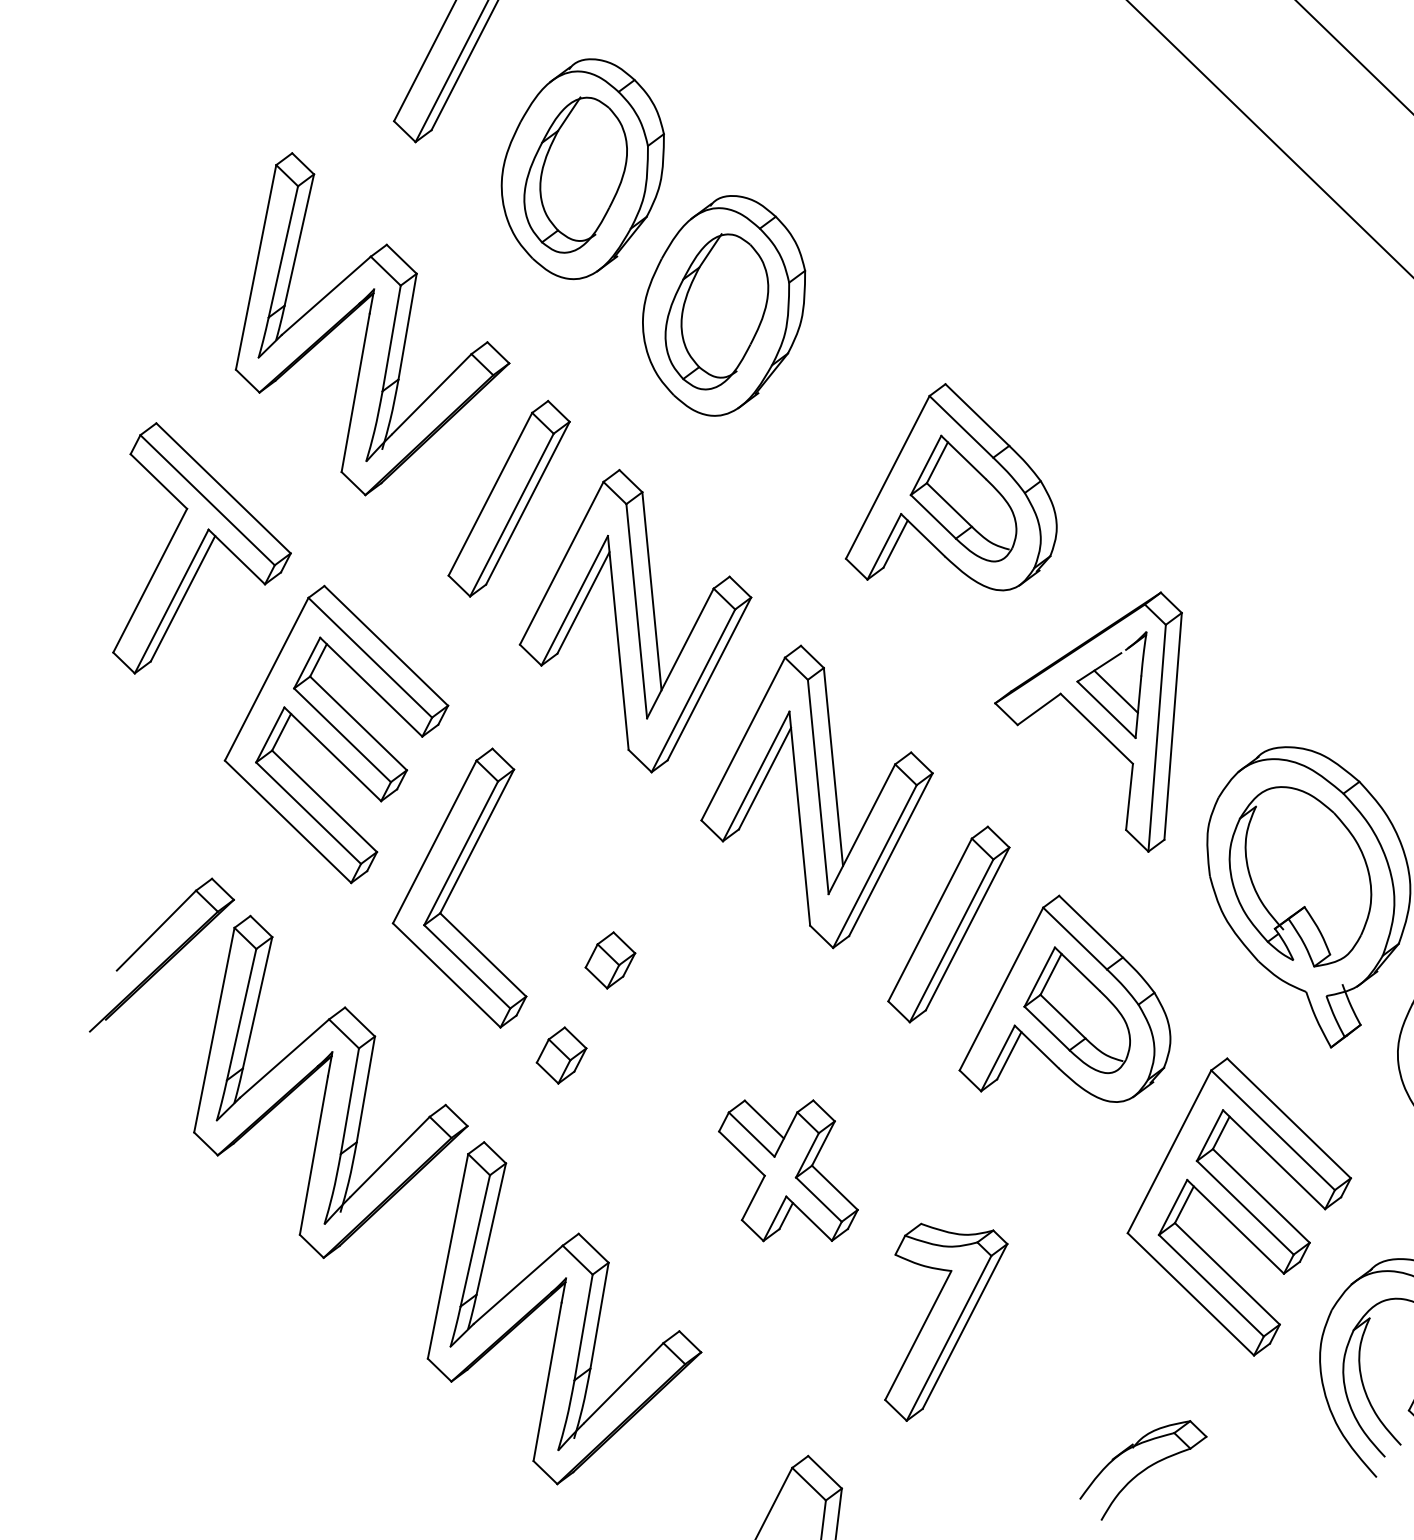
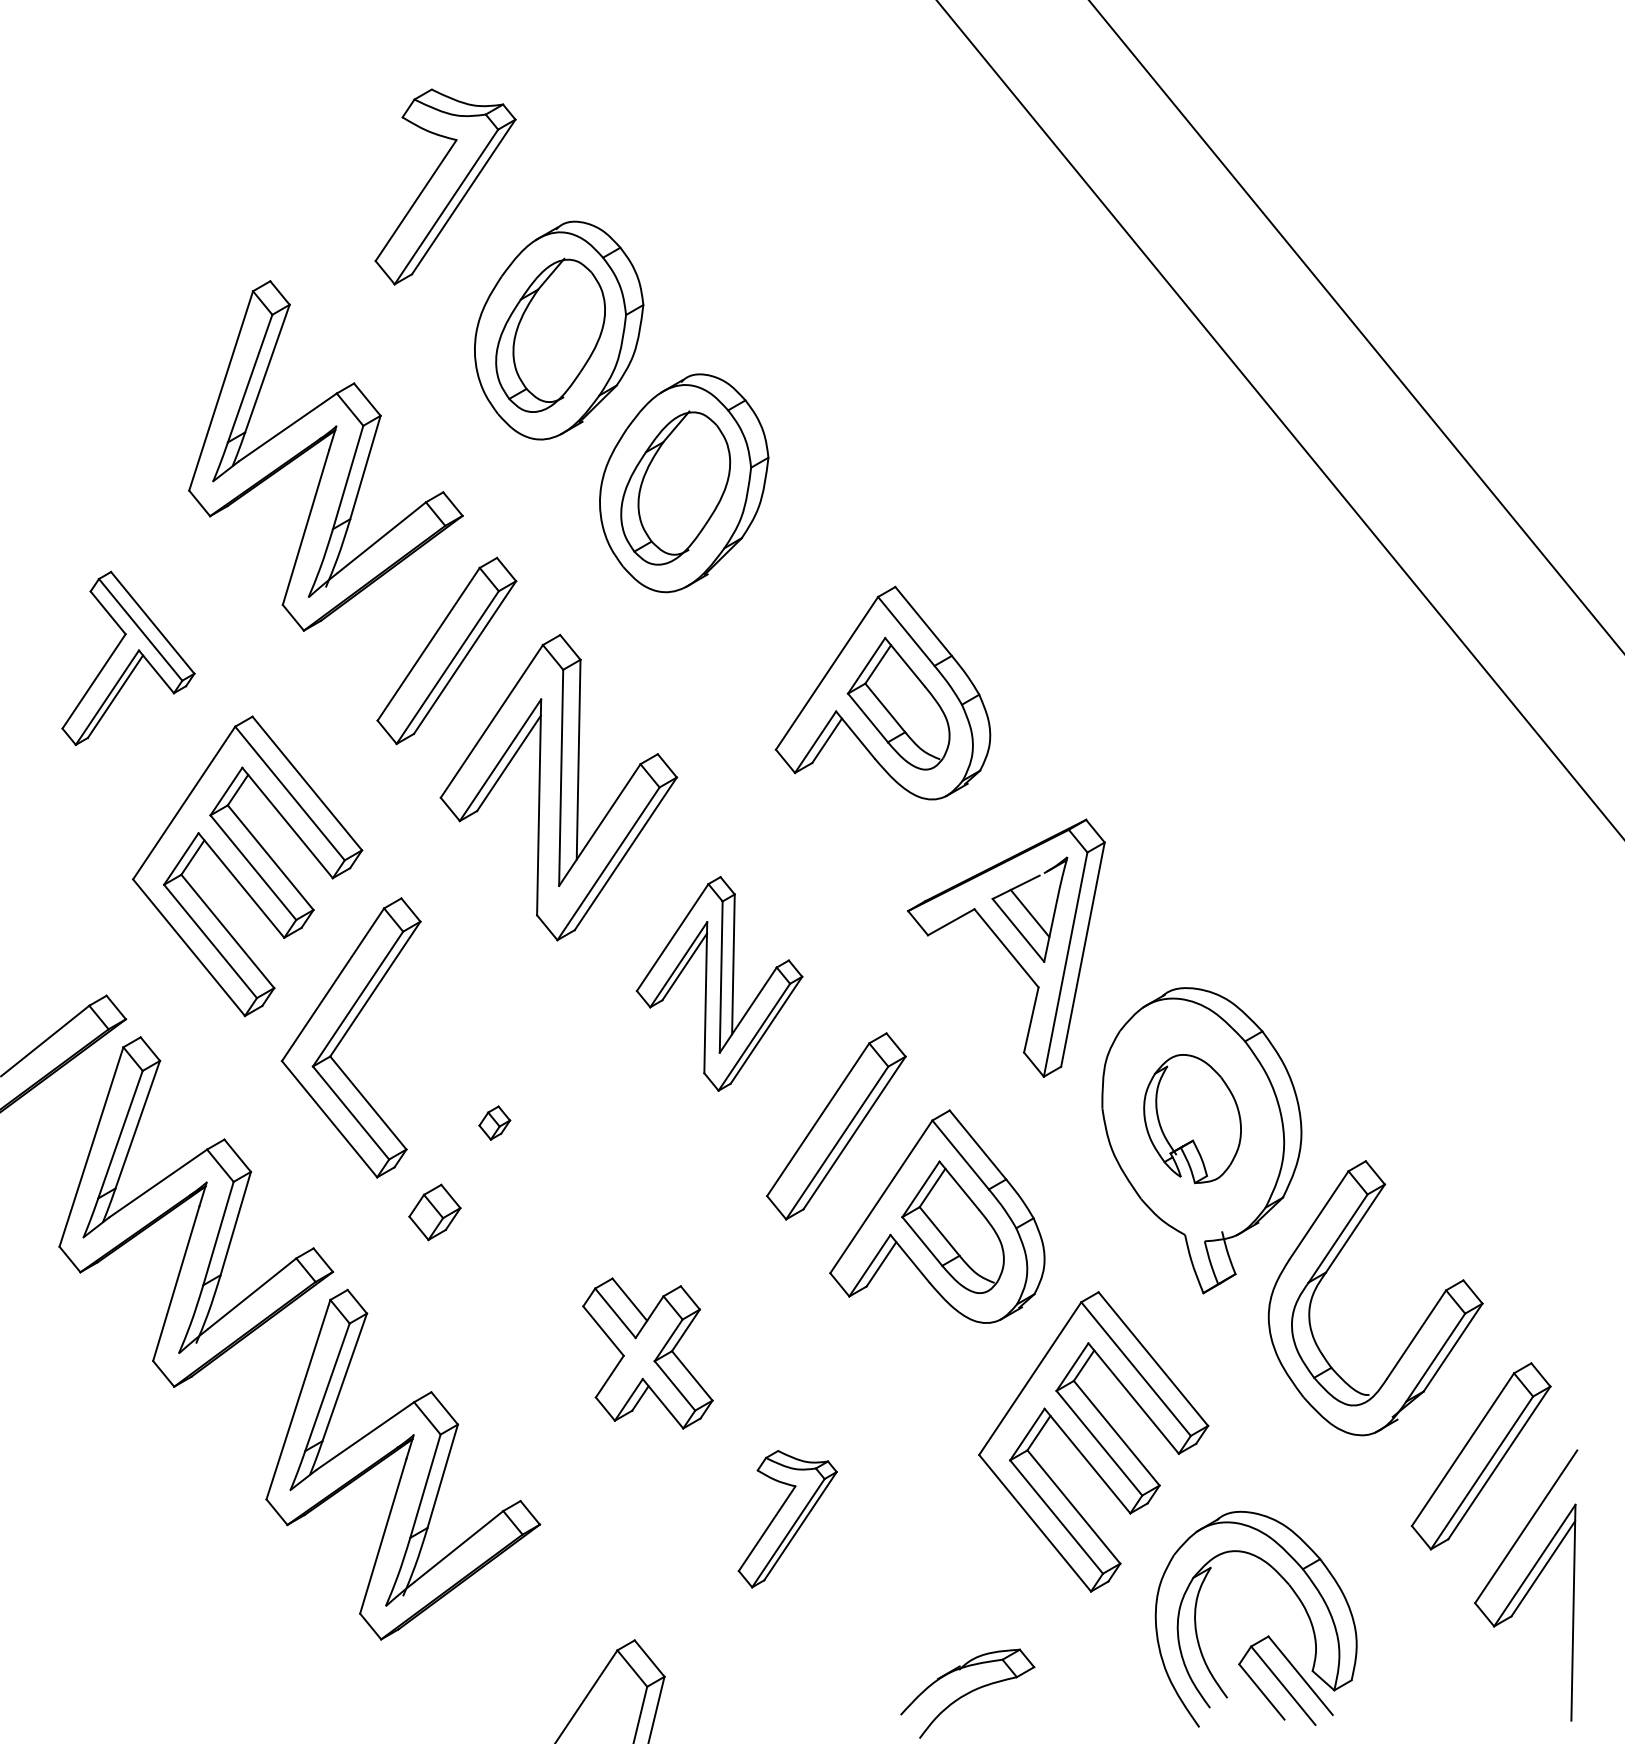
part: (195, 542) -> (128, 658), size x0.7
part: (816, 796) -> (719, 983), size x0.7
part: (1300, 875) -> (1192, 1118), size x0.7
part: (610, 959) -> (494, 1122), size x0.6
part: (945, 1317) -> (787, 1518), size x0.7

